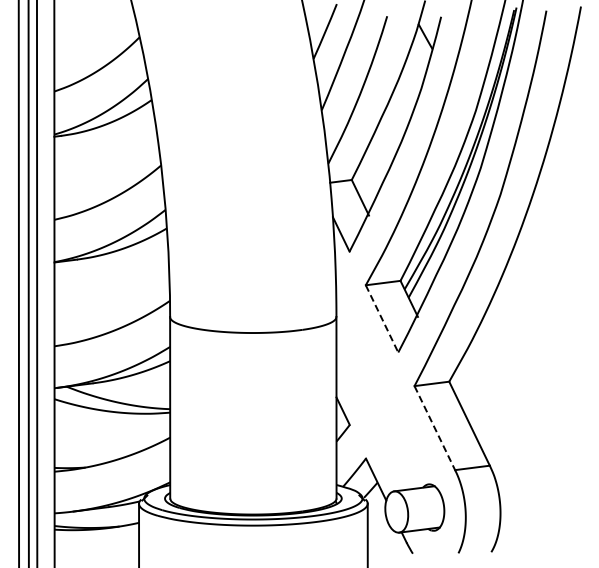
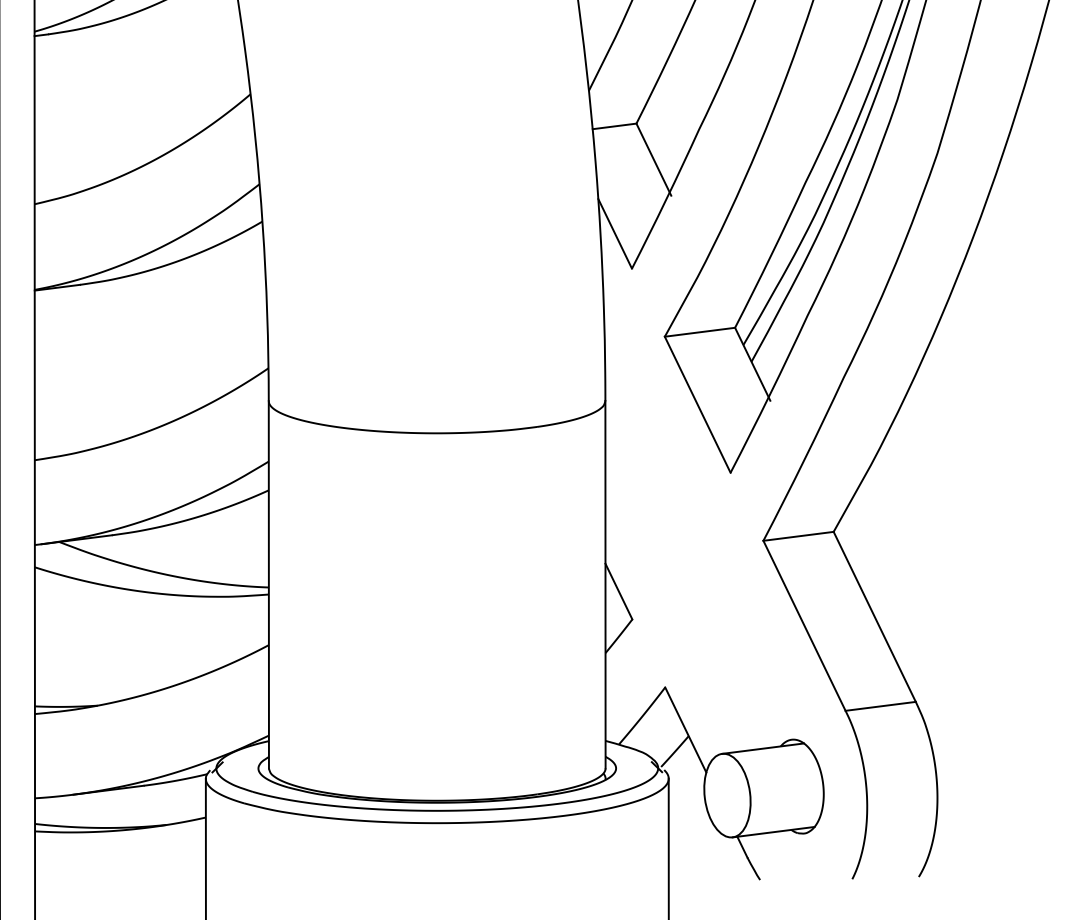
line: (382, 319) -> (698, 405), dashed -> solid
line: (434, 428) -> (803, 626), dashed -> solid

